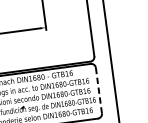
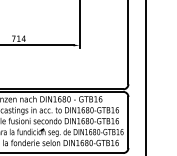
line: (98, 90) -> (128, 122), dashed -> solid

